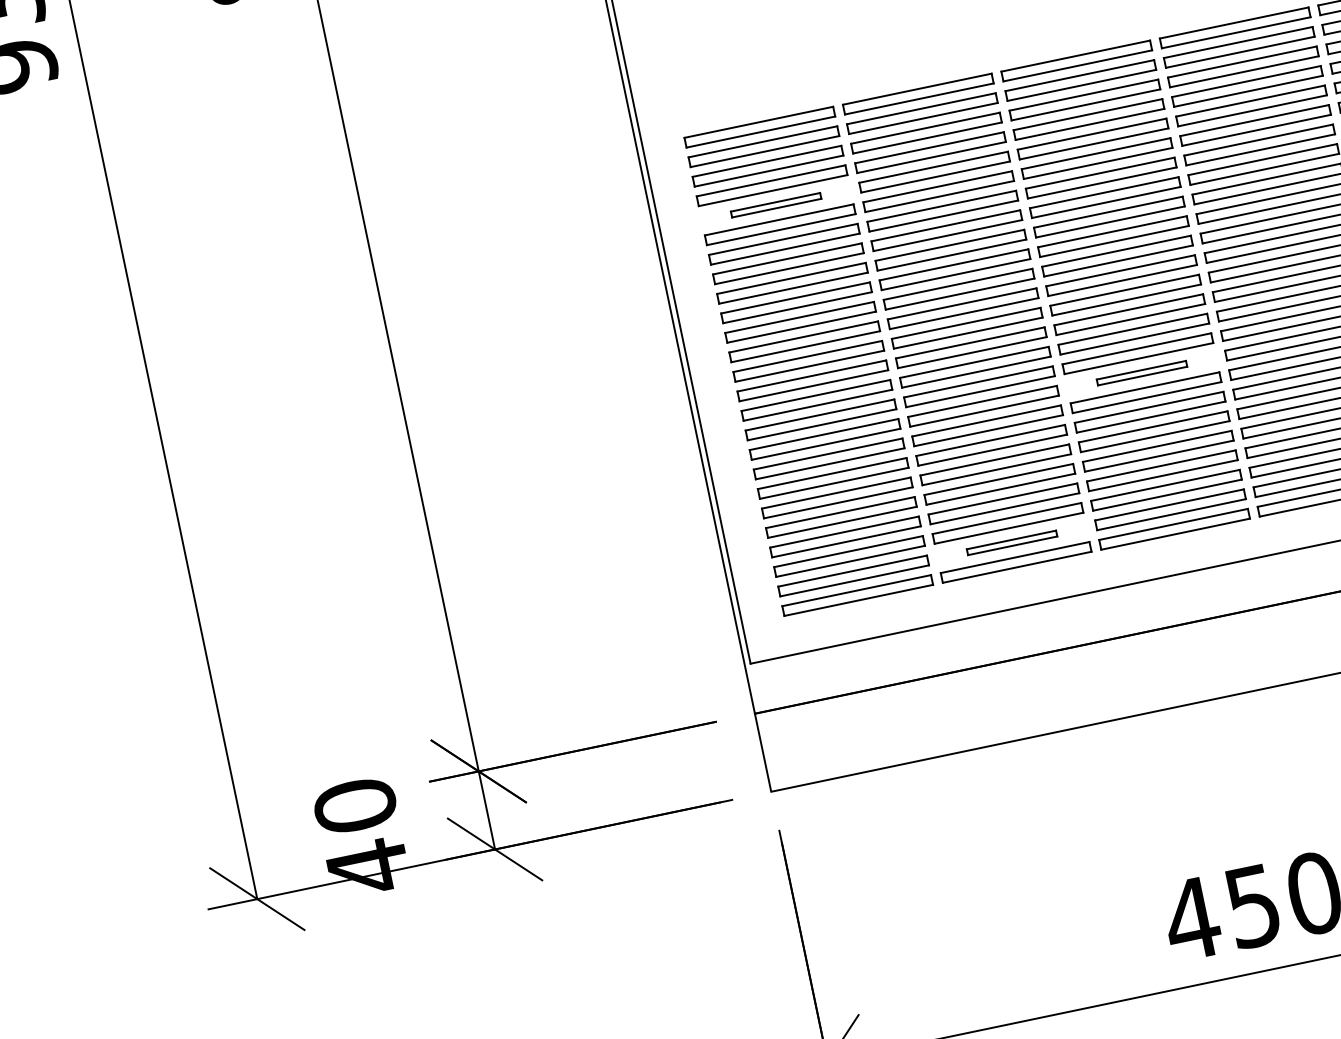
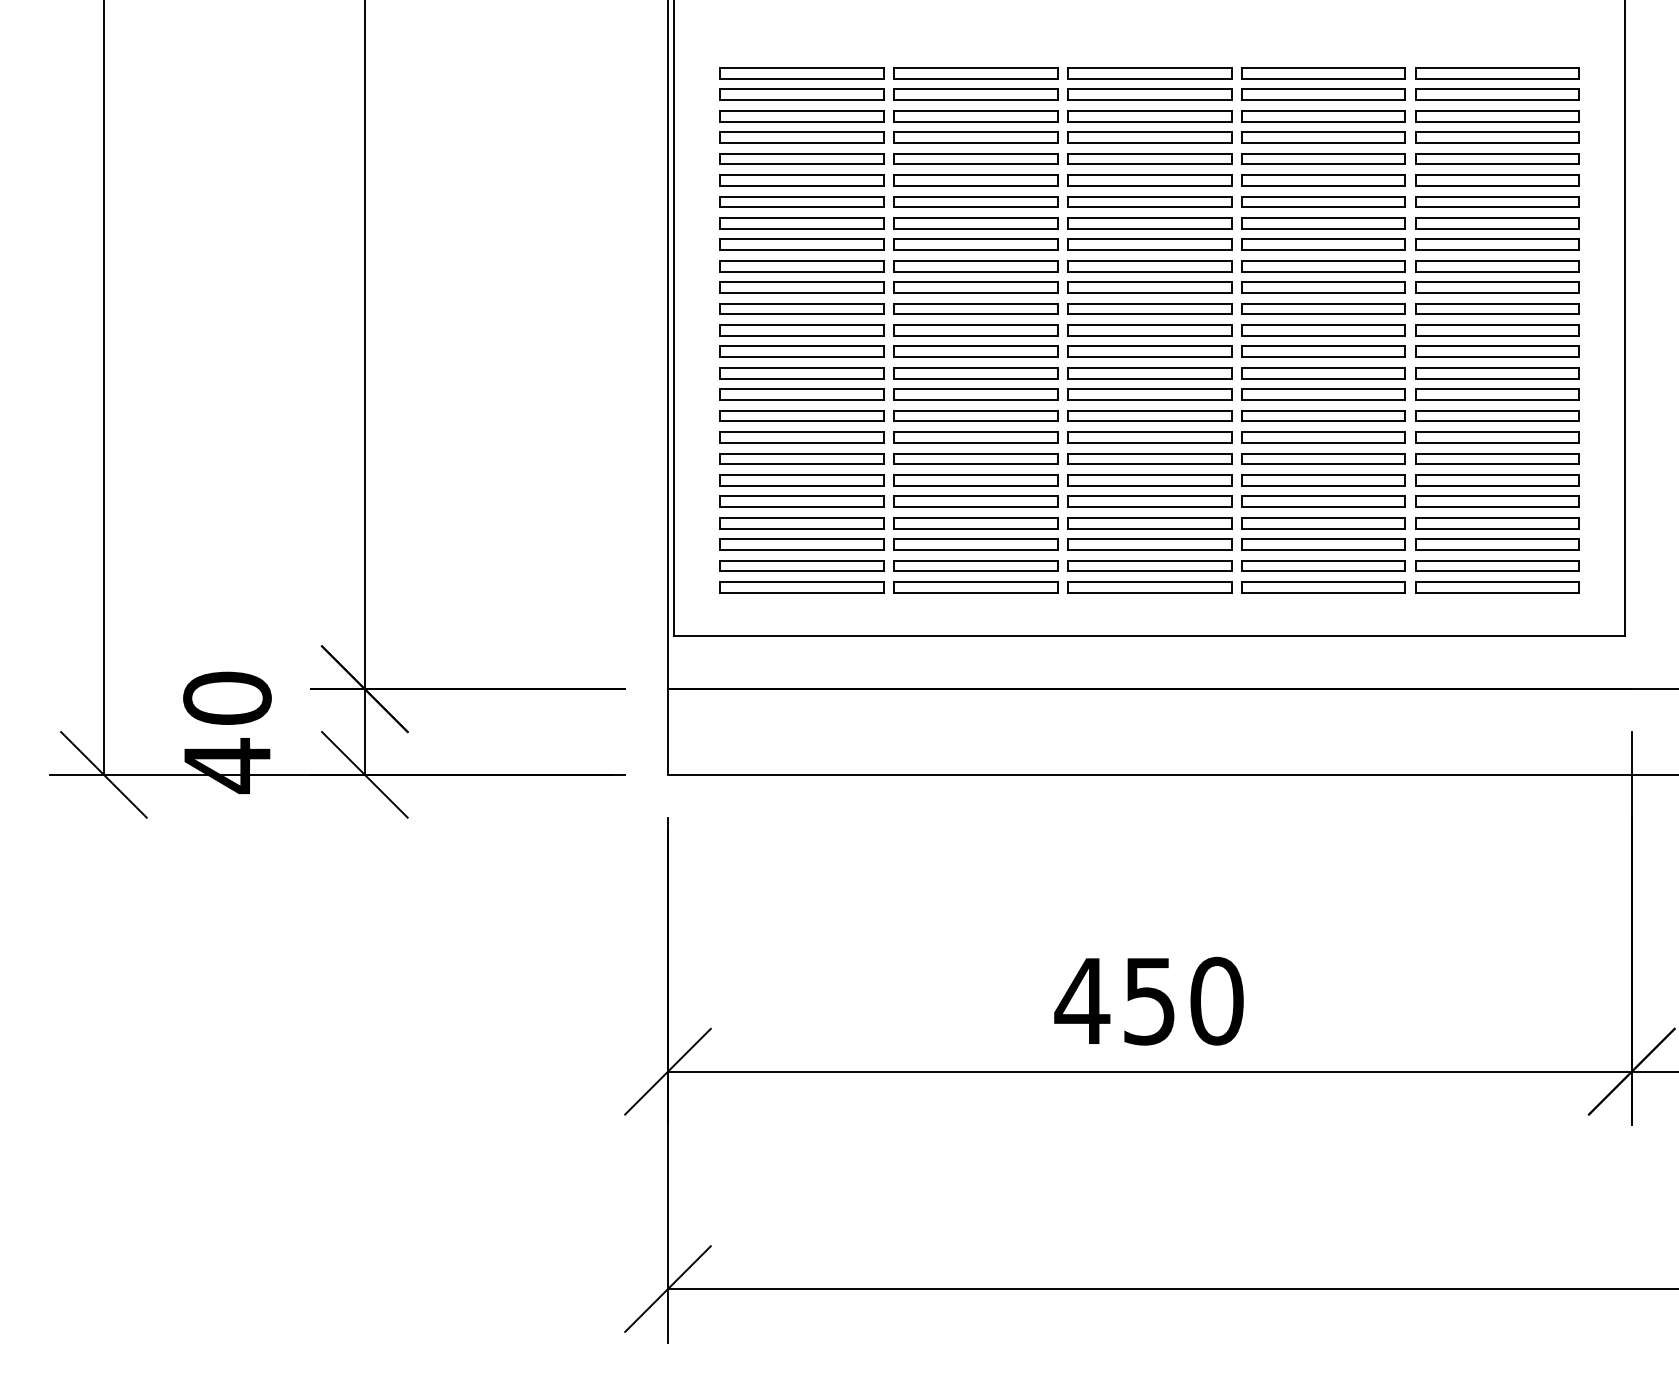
part: (775, 204) -> (801, 158), size x1.67
part: (1141, 372) -> (1149, 415), size x1.67
part: (1011, 542) -> (975, 565), size x1.67

